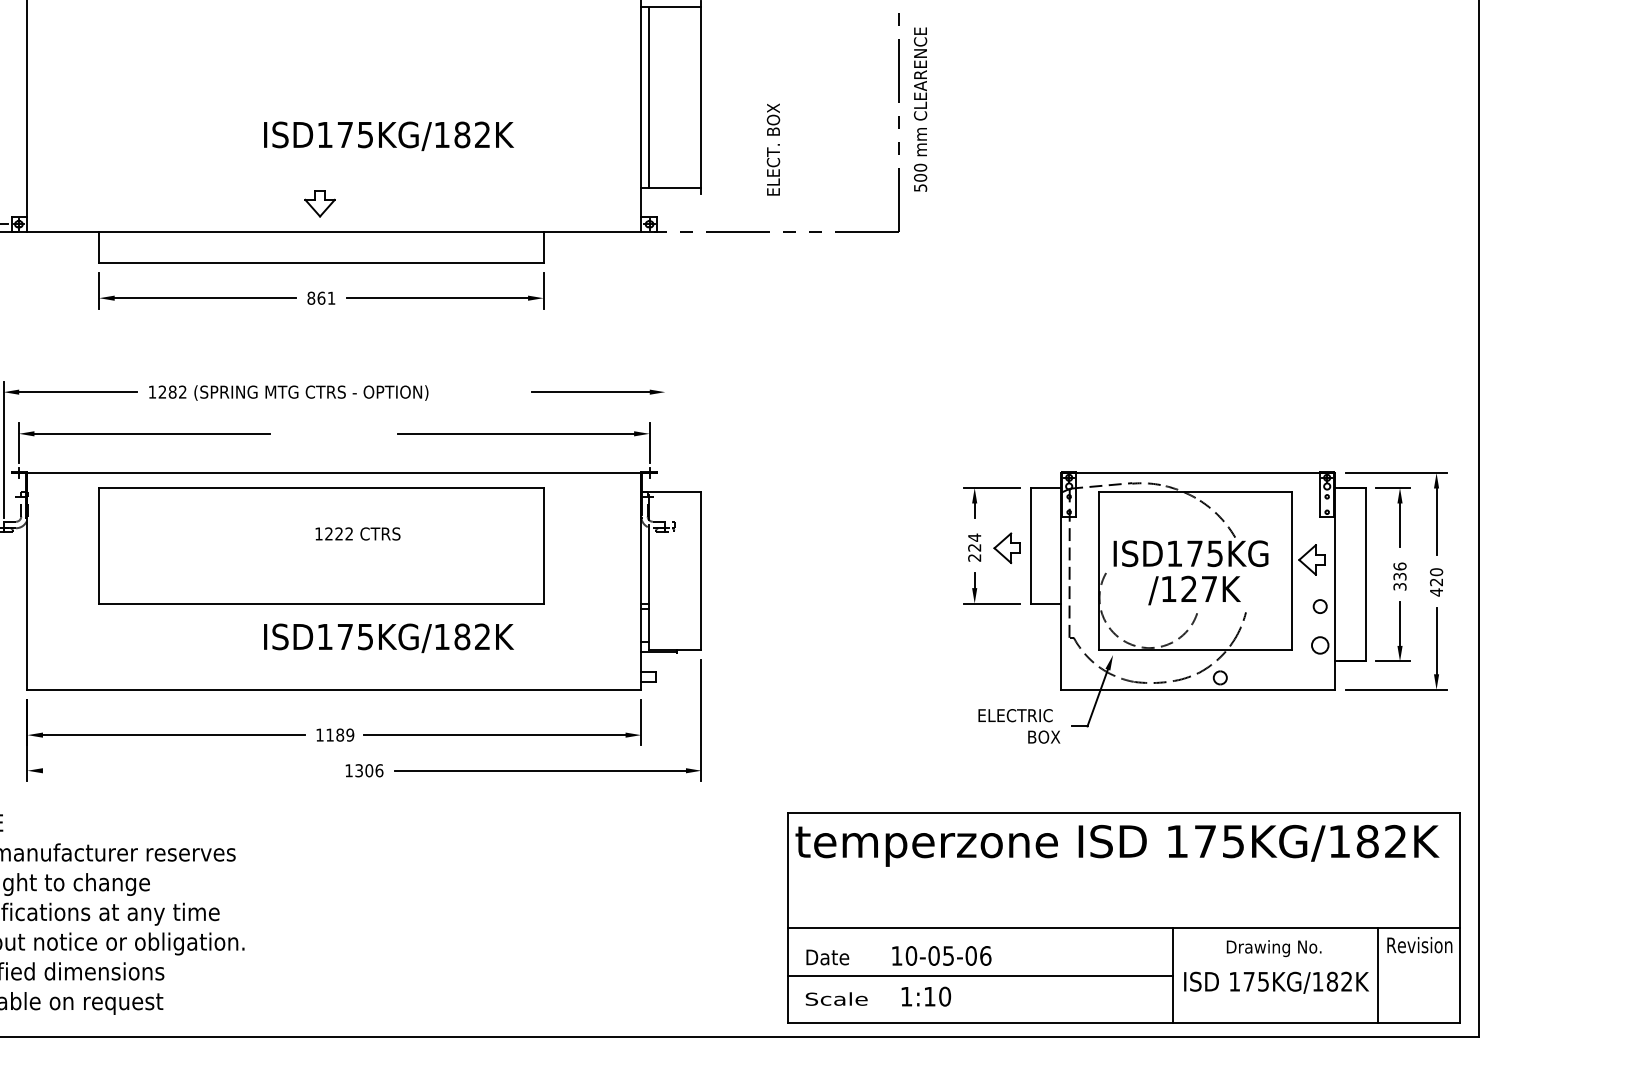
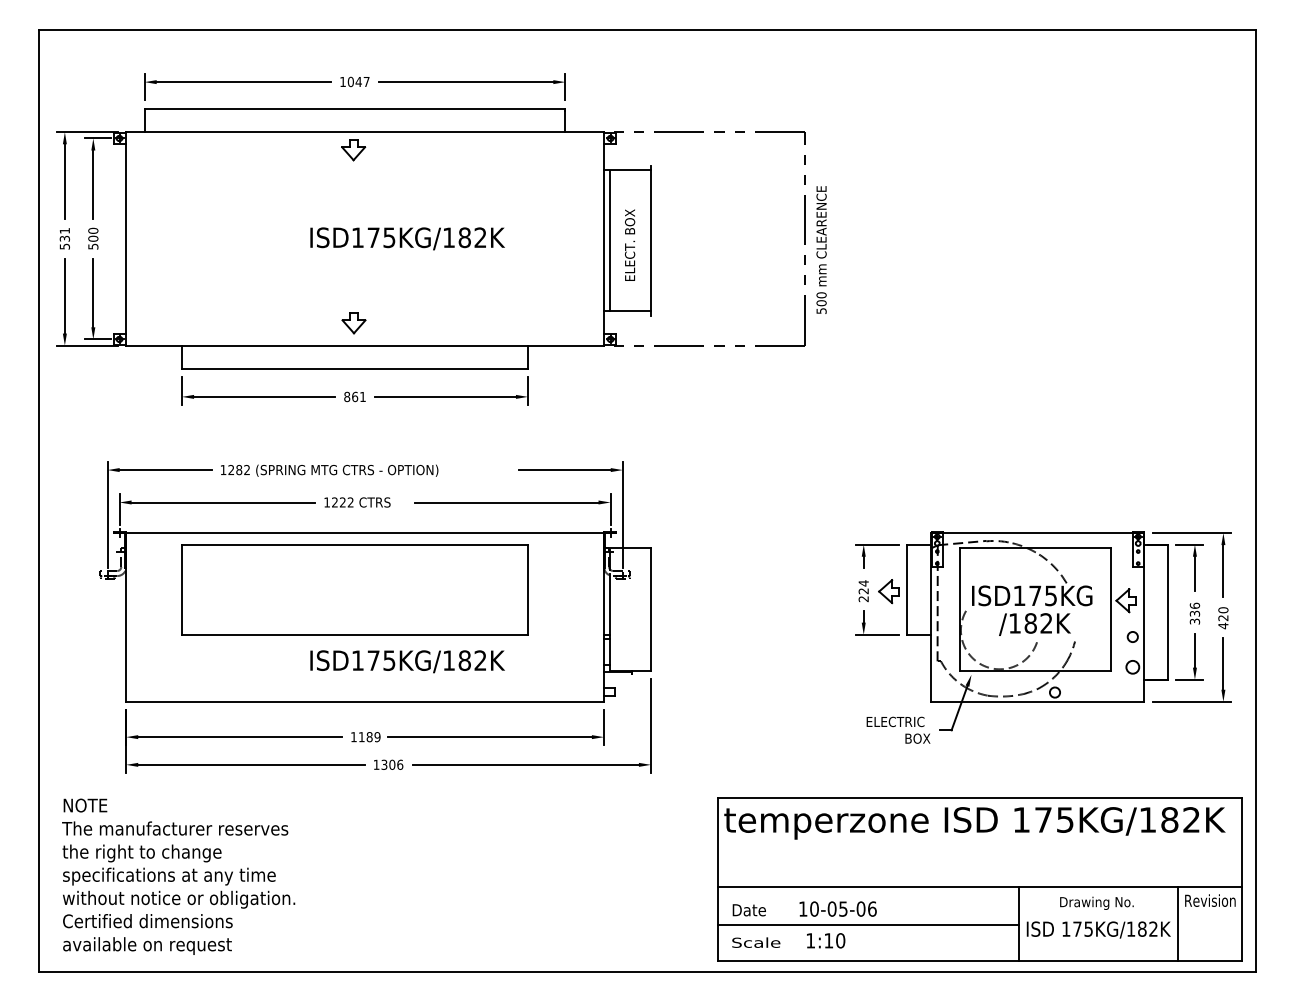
text: (388, 135) -> (407, 238), moved
text: (774, 148) -> (630, 244), moved
line: (664, 450) -> (622, 515), added
text: (357, 533) -> (357, 502), moved
text: (1199, 589) -> (1038, 623), /127K -> /182K
line: (188, 770) -> (251, 764), added

